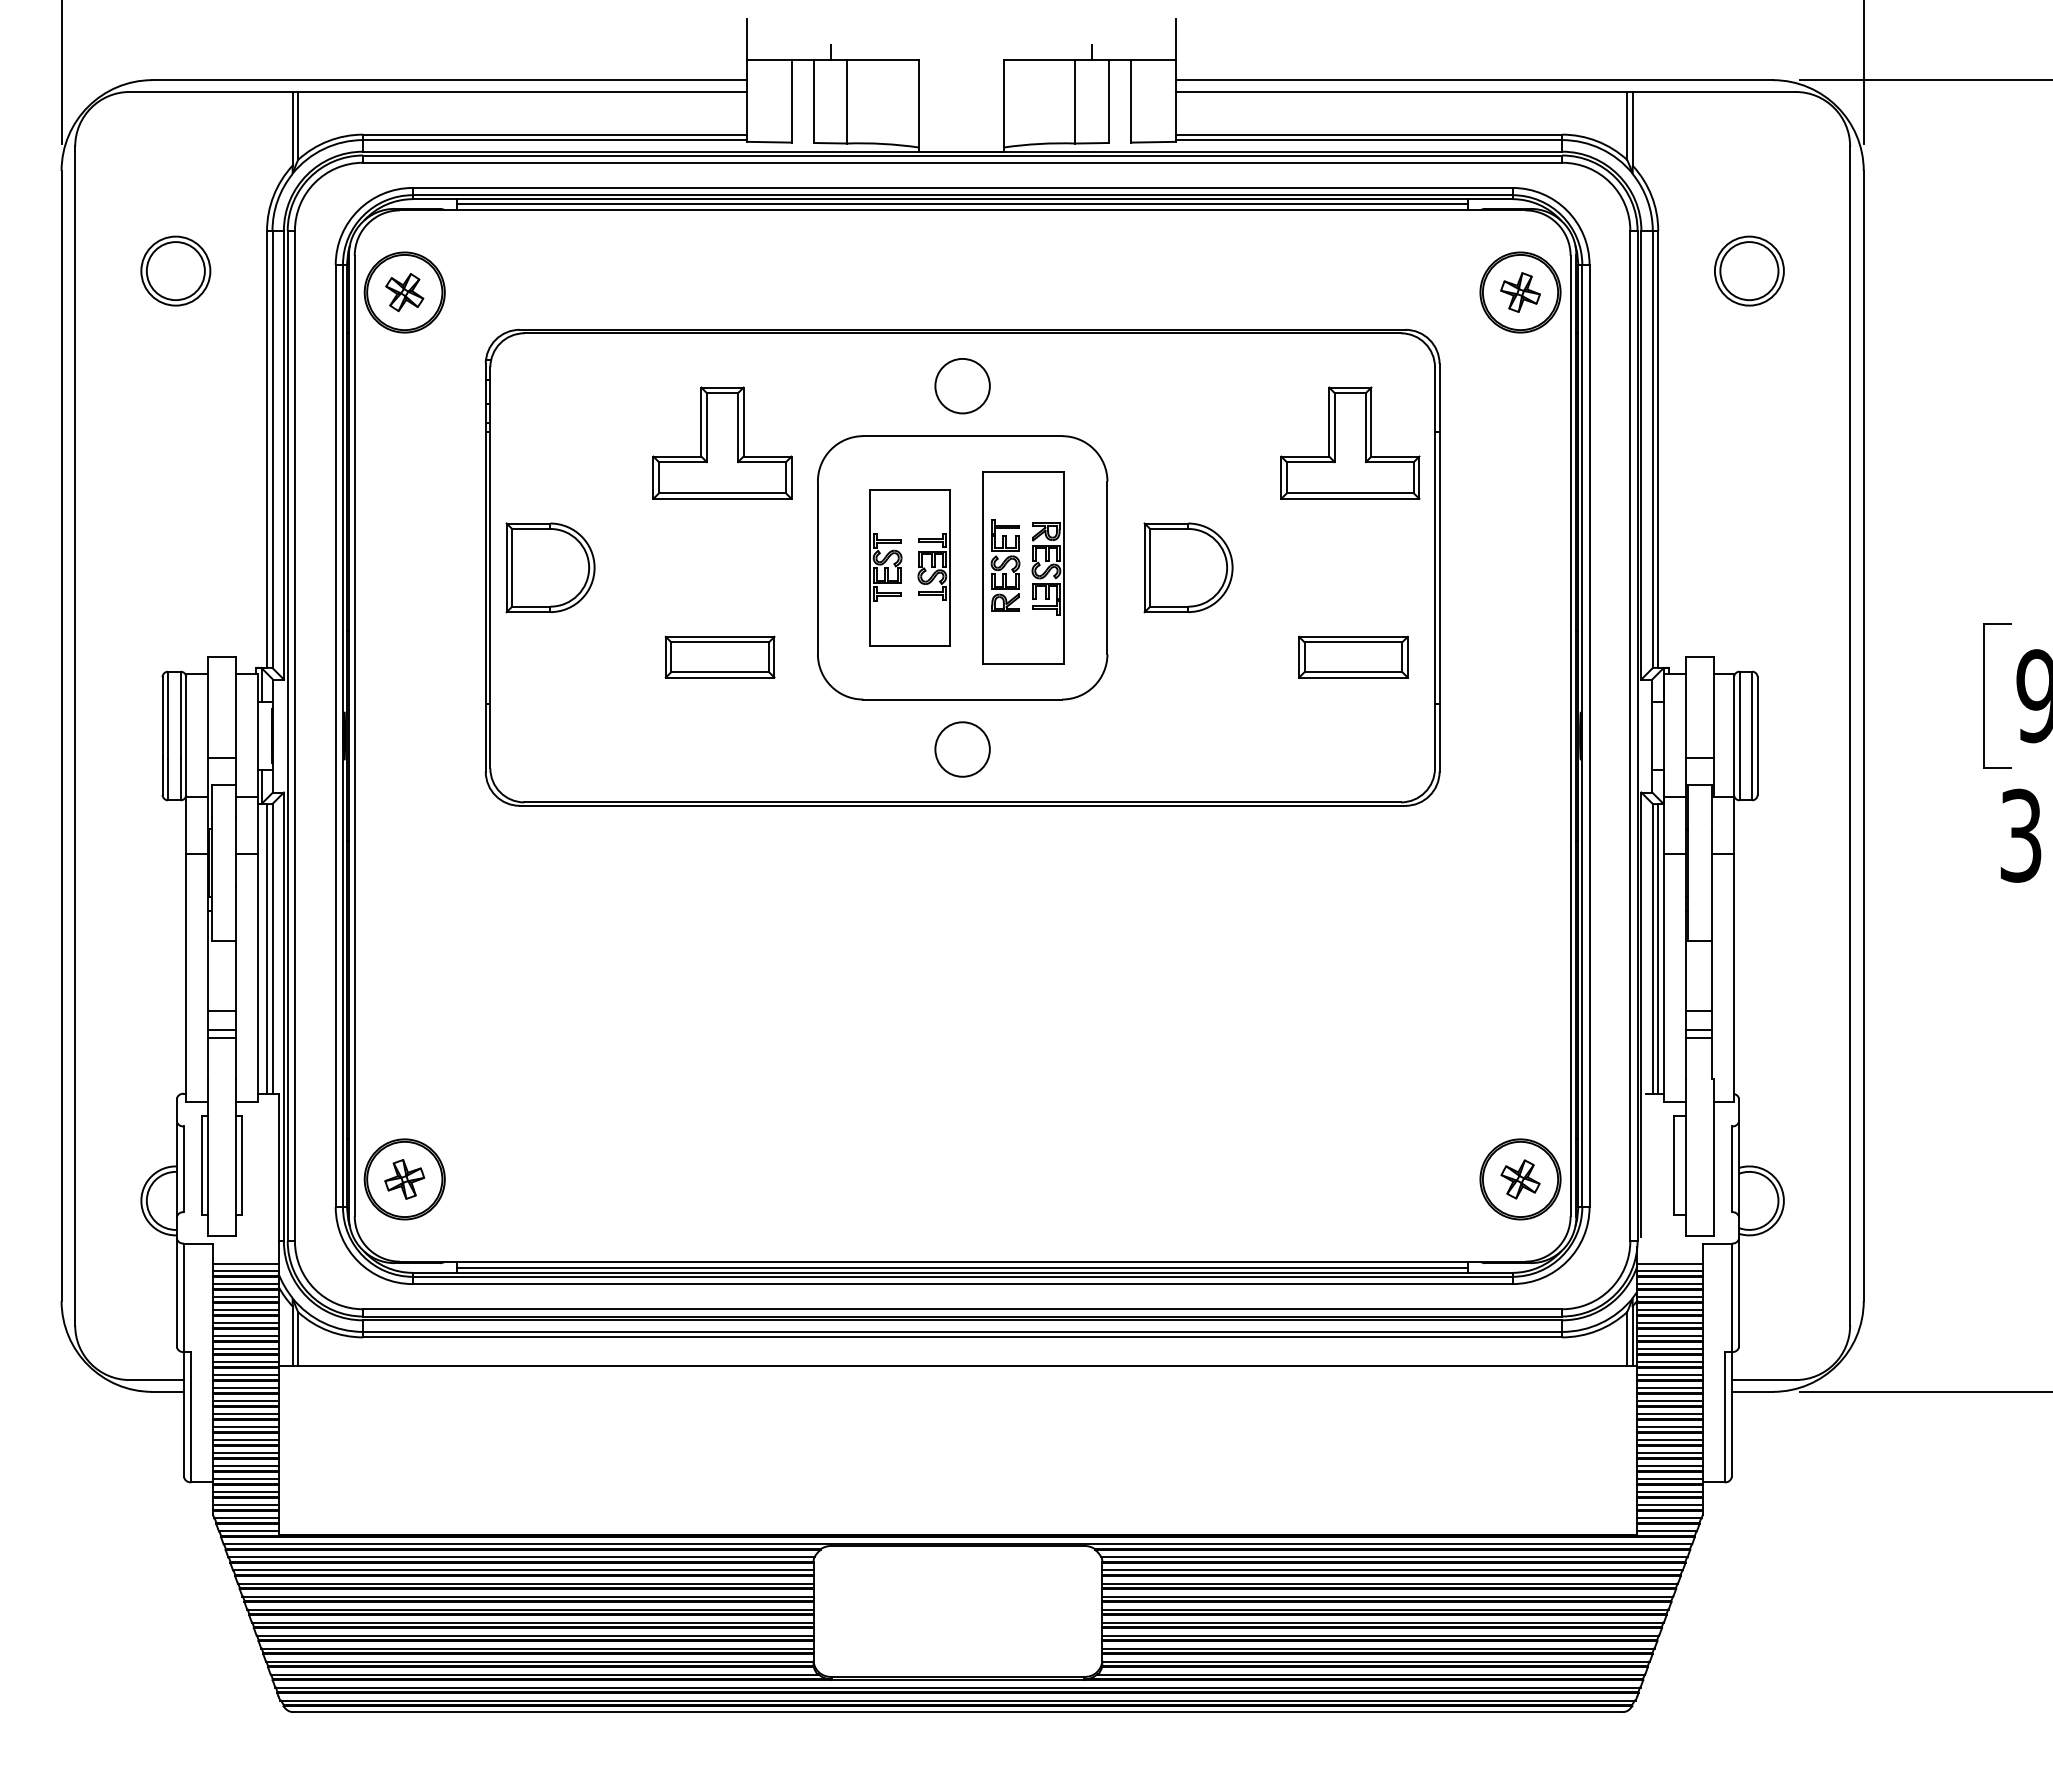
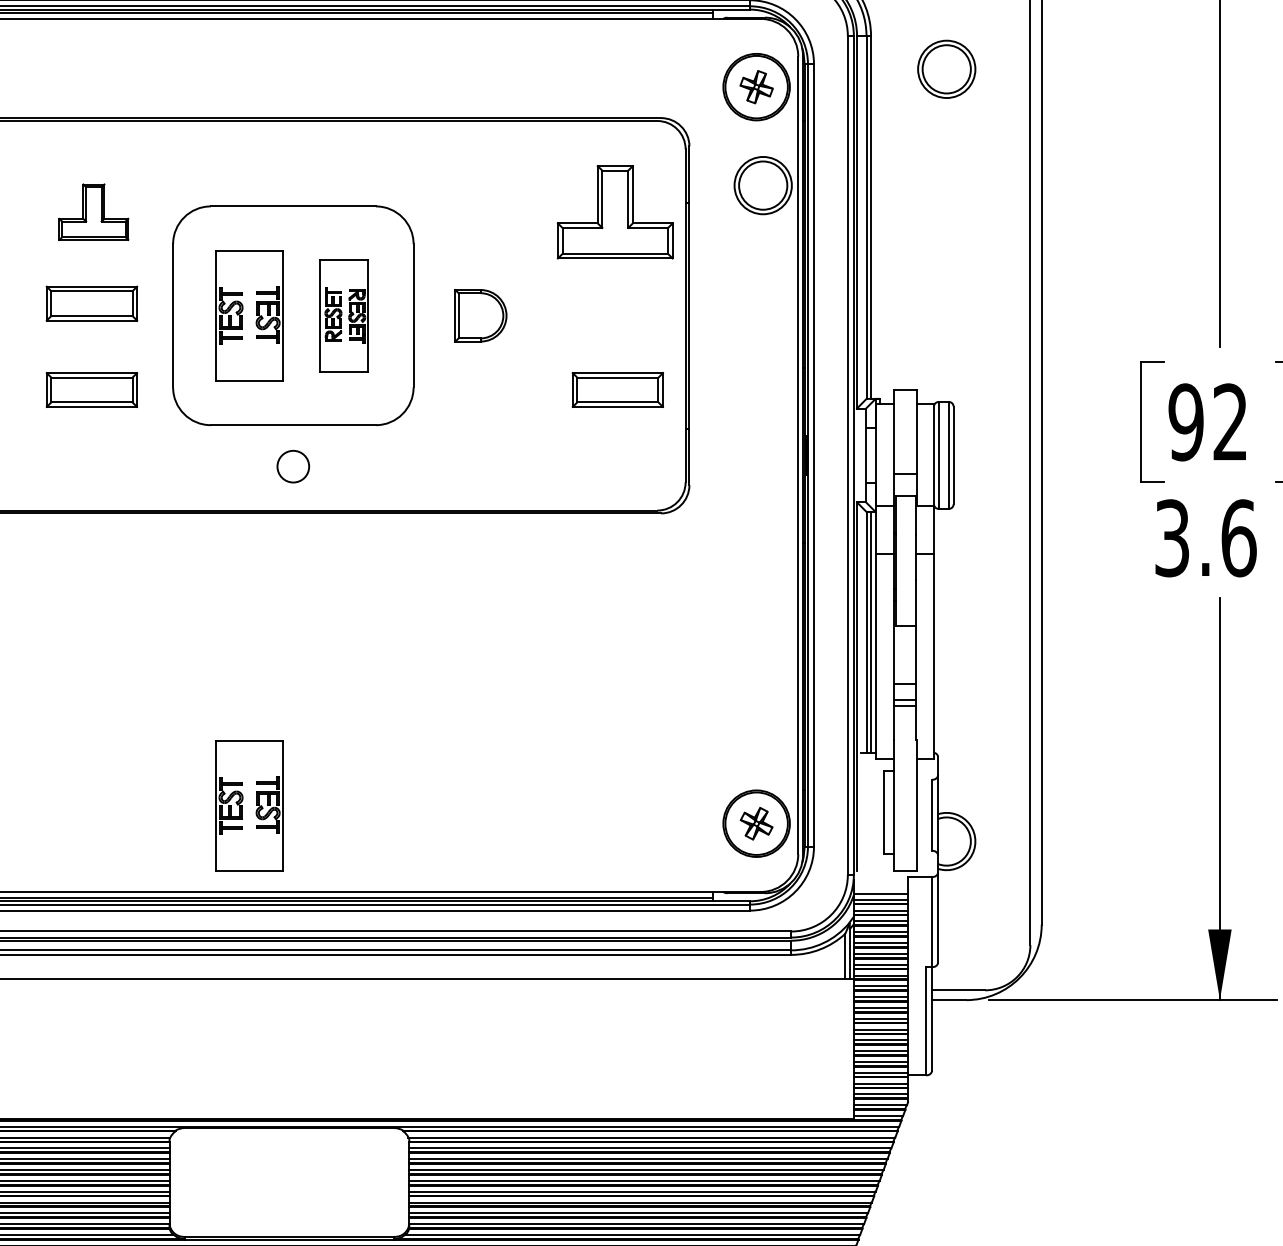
circle: (962, 386) -> (293, 165), removed
part: (1528, 410) -> (763, 185), added
part: (722, 442) -> (93, 211), size x0.6
part: (719, 552) -> (91, 303), added
part: (1023, 567) -> (343, 315), size x0.7
part: (1188, 567) -> (480, 315), size x0.7
circle: (962, 749) -> (293, 466), size x0.7
part: (909, 1157) -> (249, 805), added

